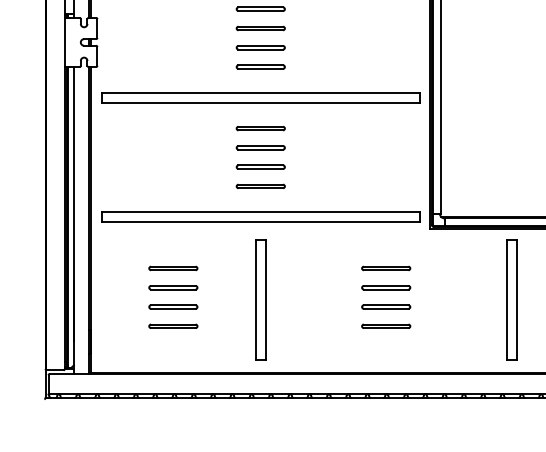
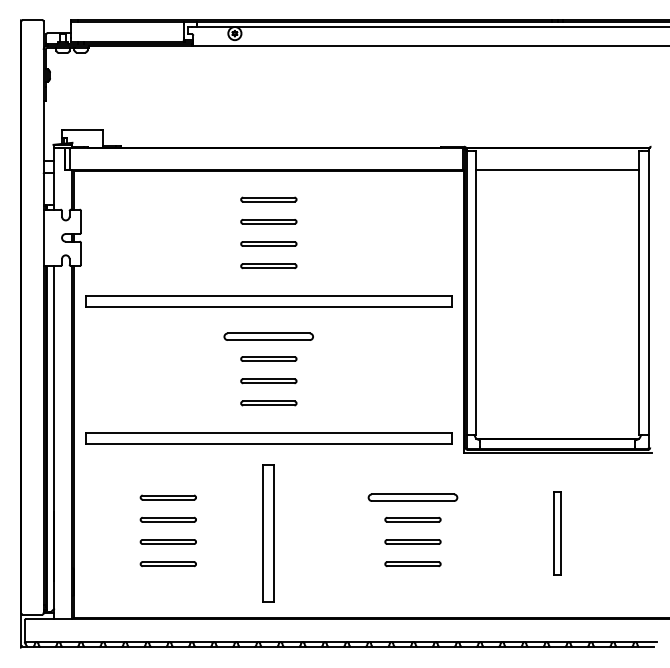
part: (260, 128) -> (268, 336), size x1.6
part: (385, 268) -> (412, 497), size x1.6
part: (511, 299) -> (557, 533), size x0.6

